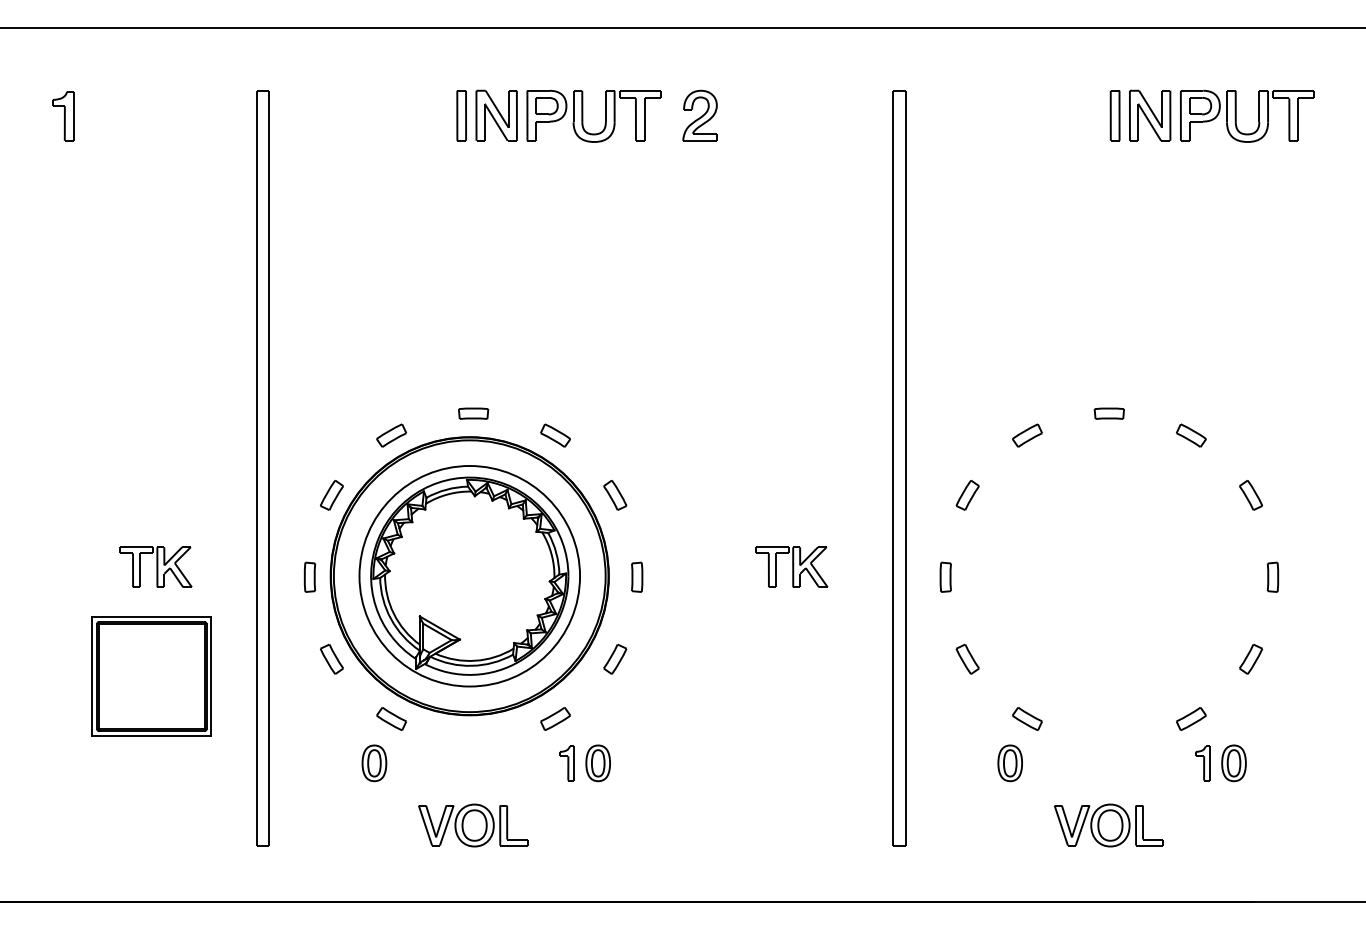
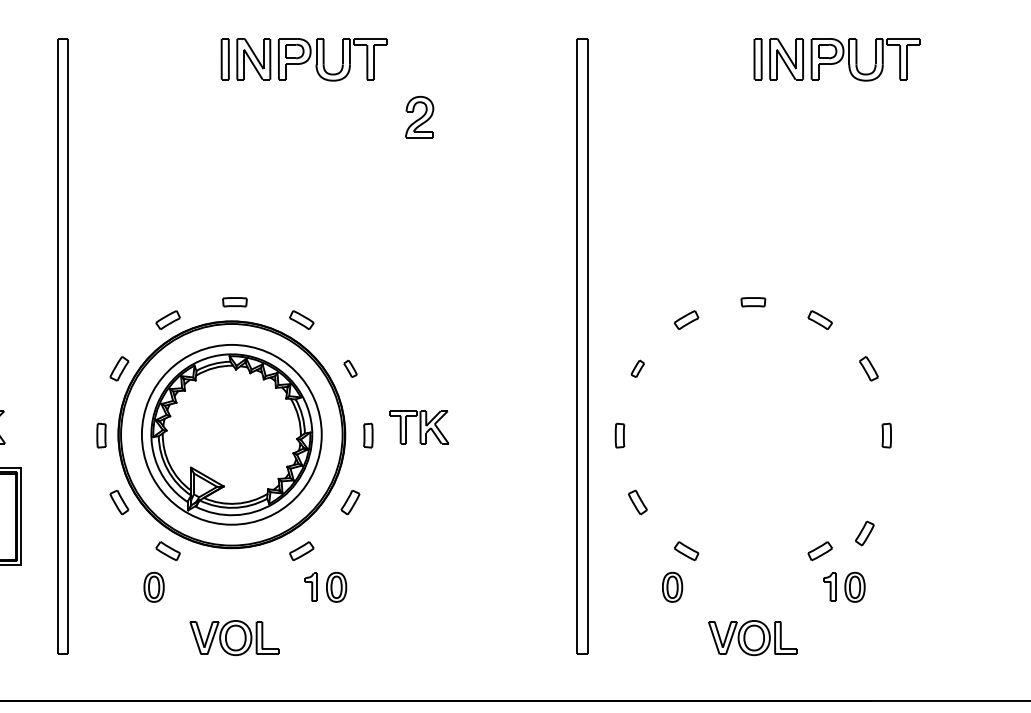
part: (699, 115) -> (419, 116), moved
part: (615, 495) -> (350, 368), size x0.7
part: (967, 495) -> (637, 368), size x0.7
part: (791, 566) -> (419, 426), moved
part: (1251, 659) -> (865, 533), moved

